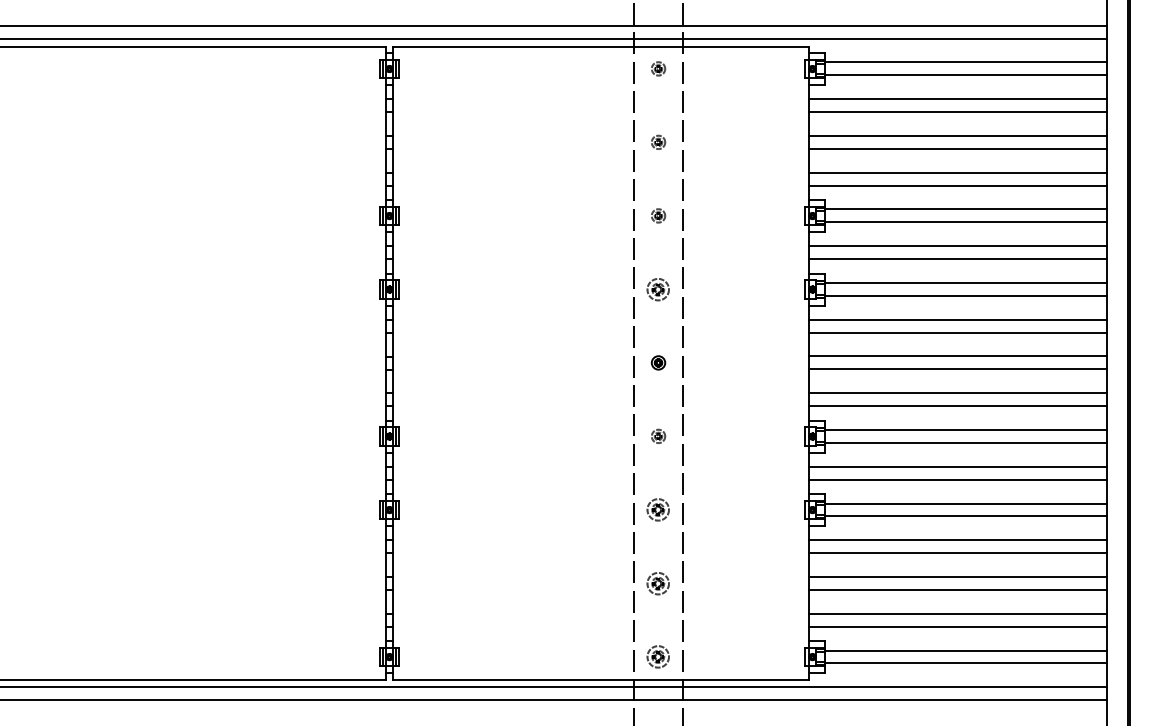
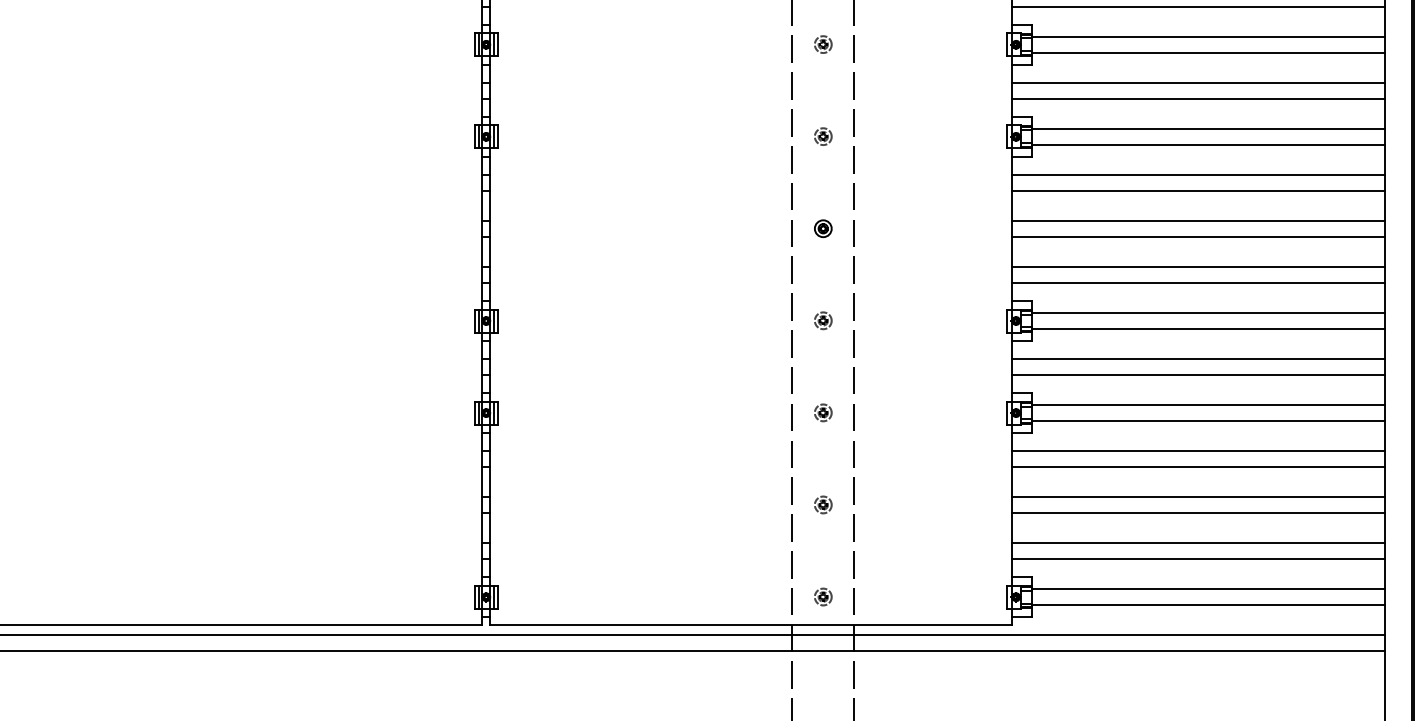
part: (658, 288) -> (823, 135), size x0.62
part: (658, 509) -> (823, 412), size x0.62
part: (658, 582) -> (823, 503), size x0.62
part: (658, 656) -> (823, 596), size x0.62

